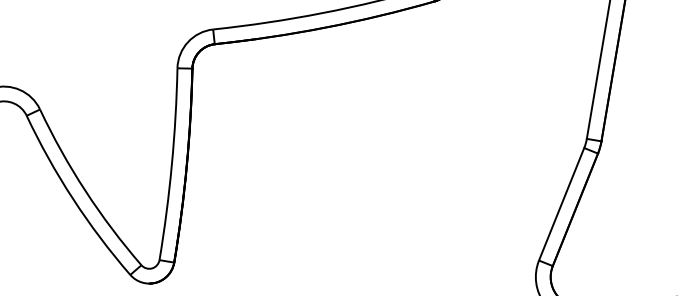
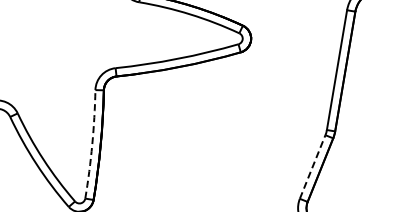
arc: (172, 164) -> (92, 144), solid -> dashed
line: (561, 203) -> (312, 166), solid -> dashed

